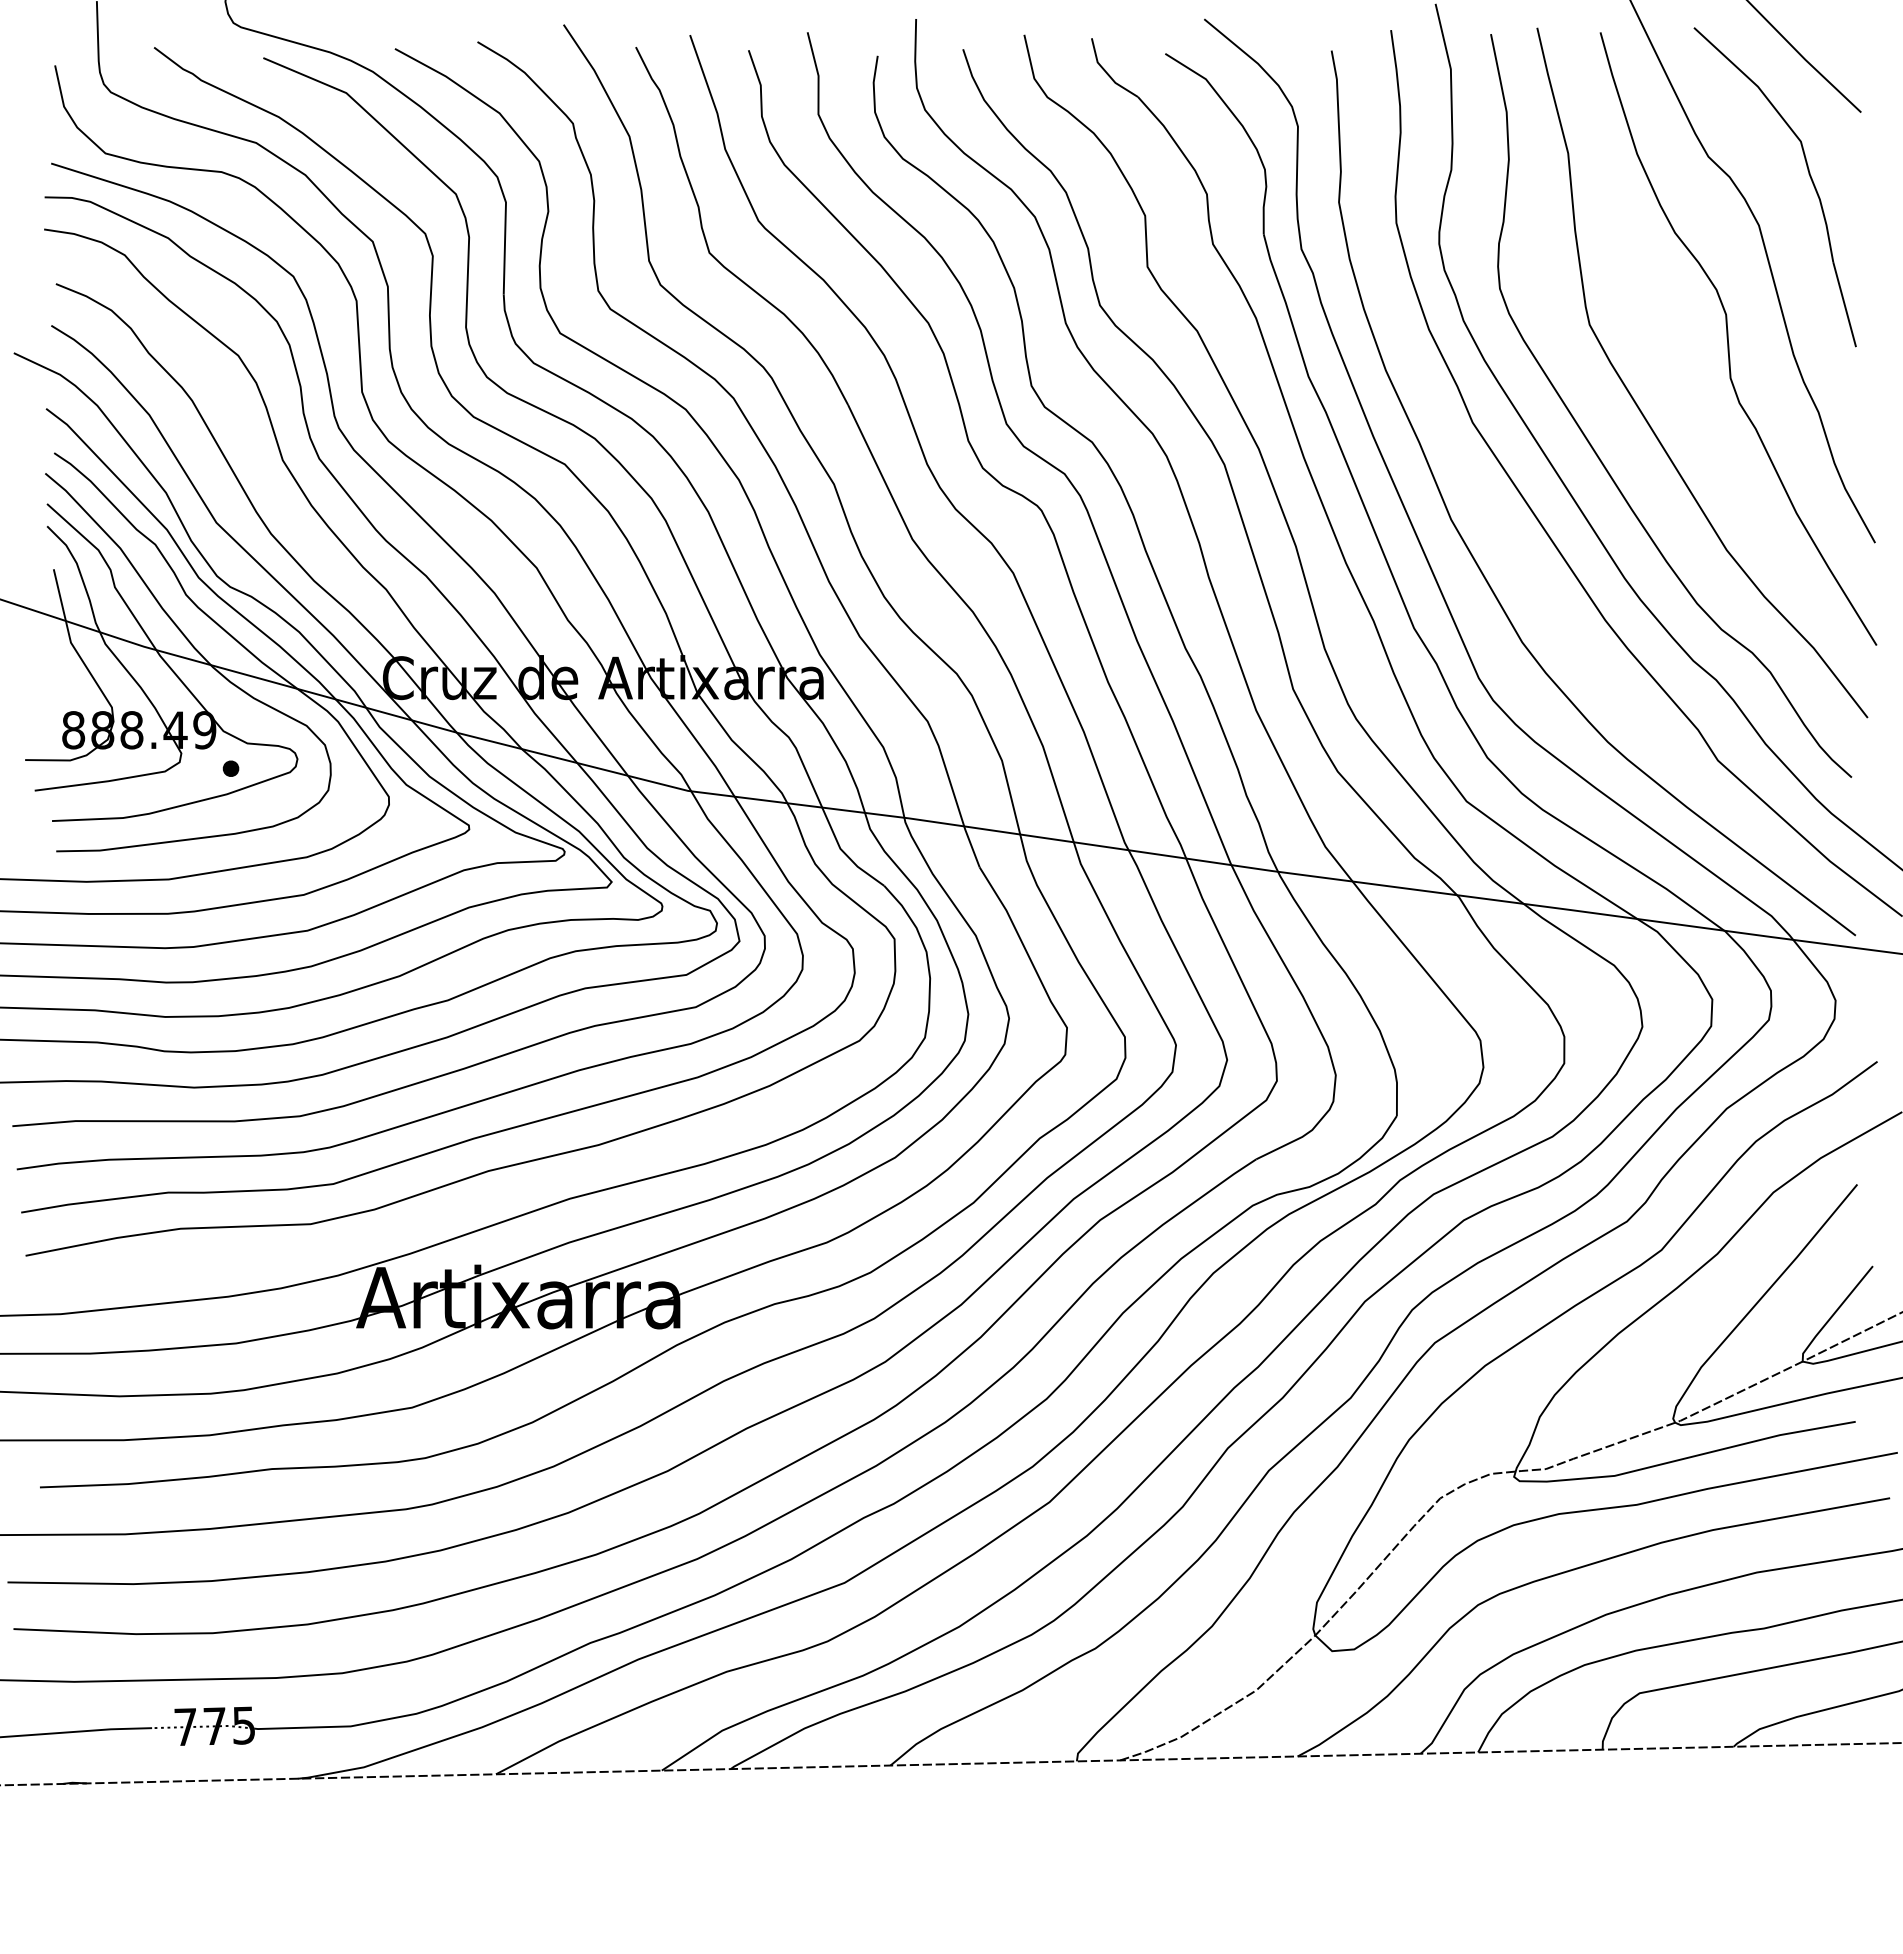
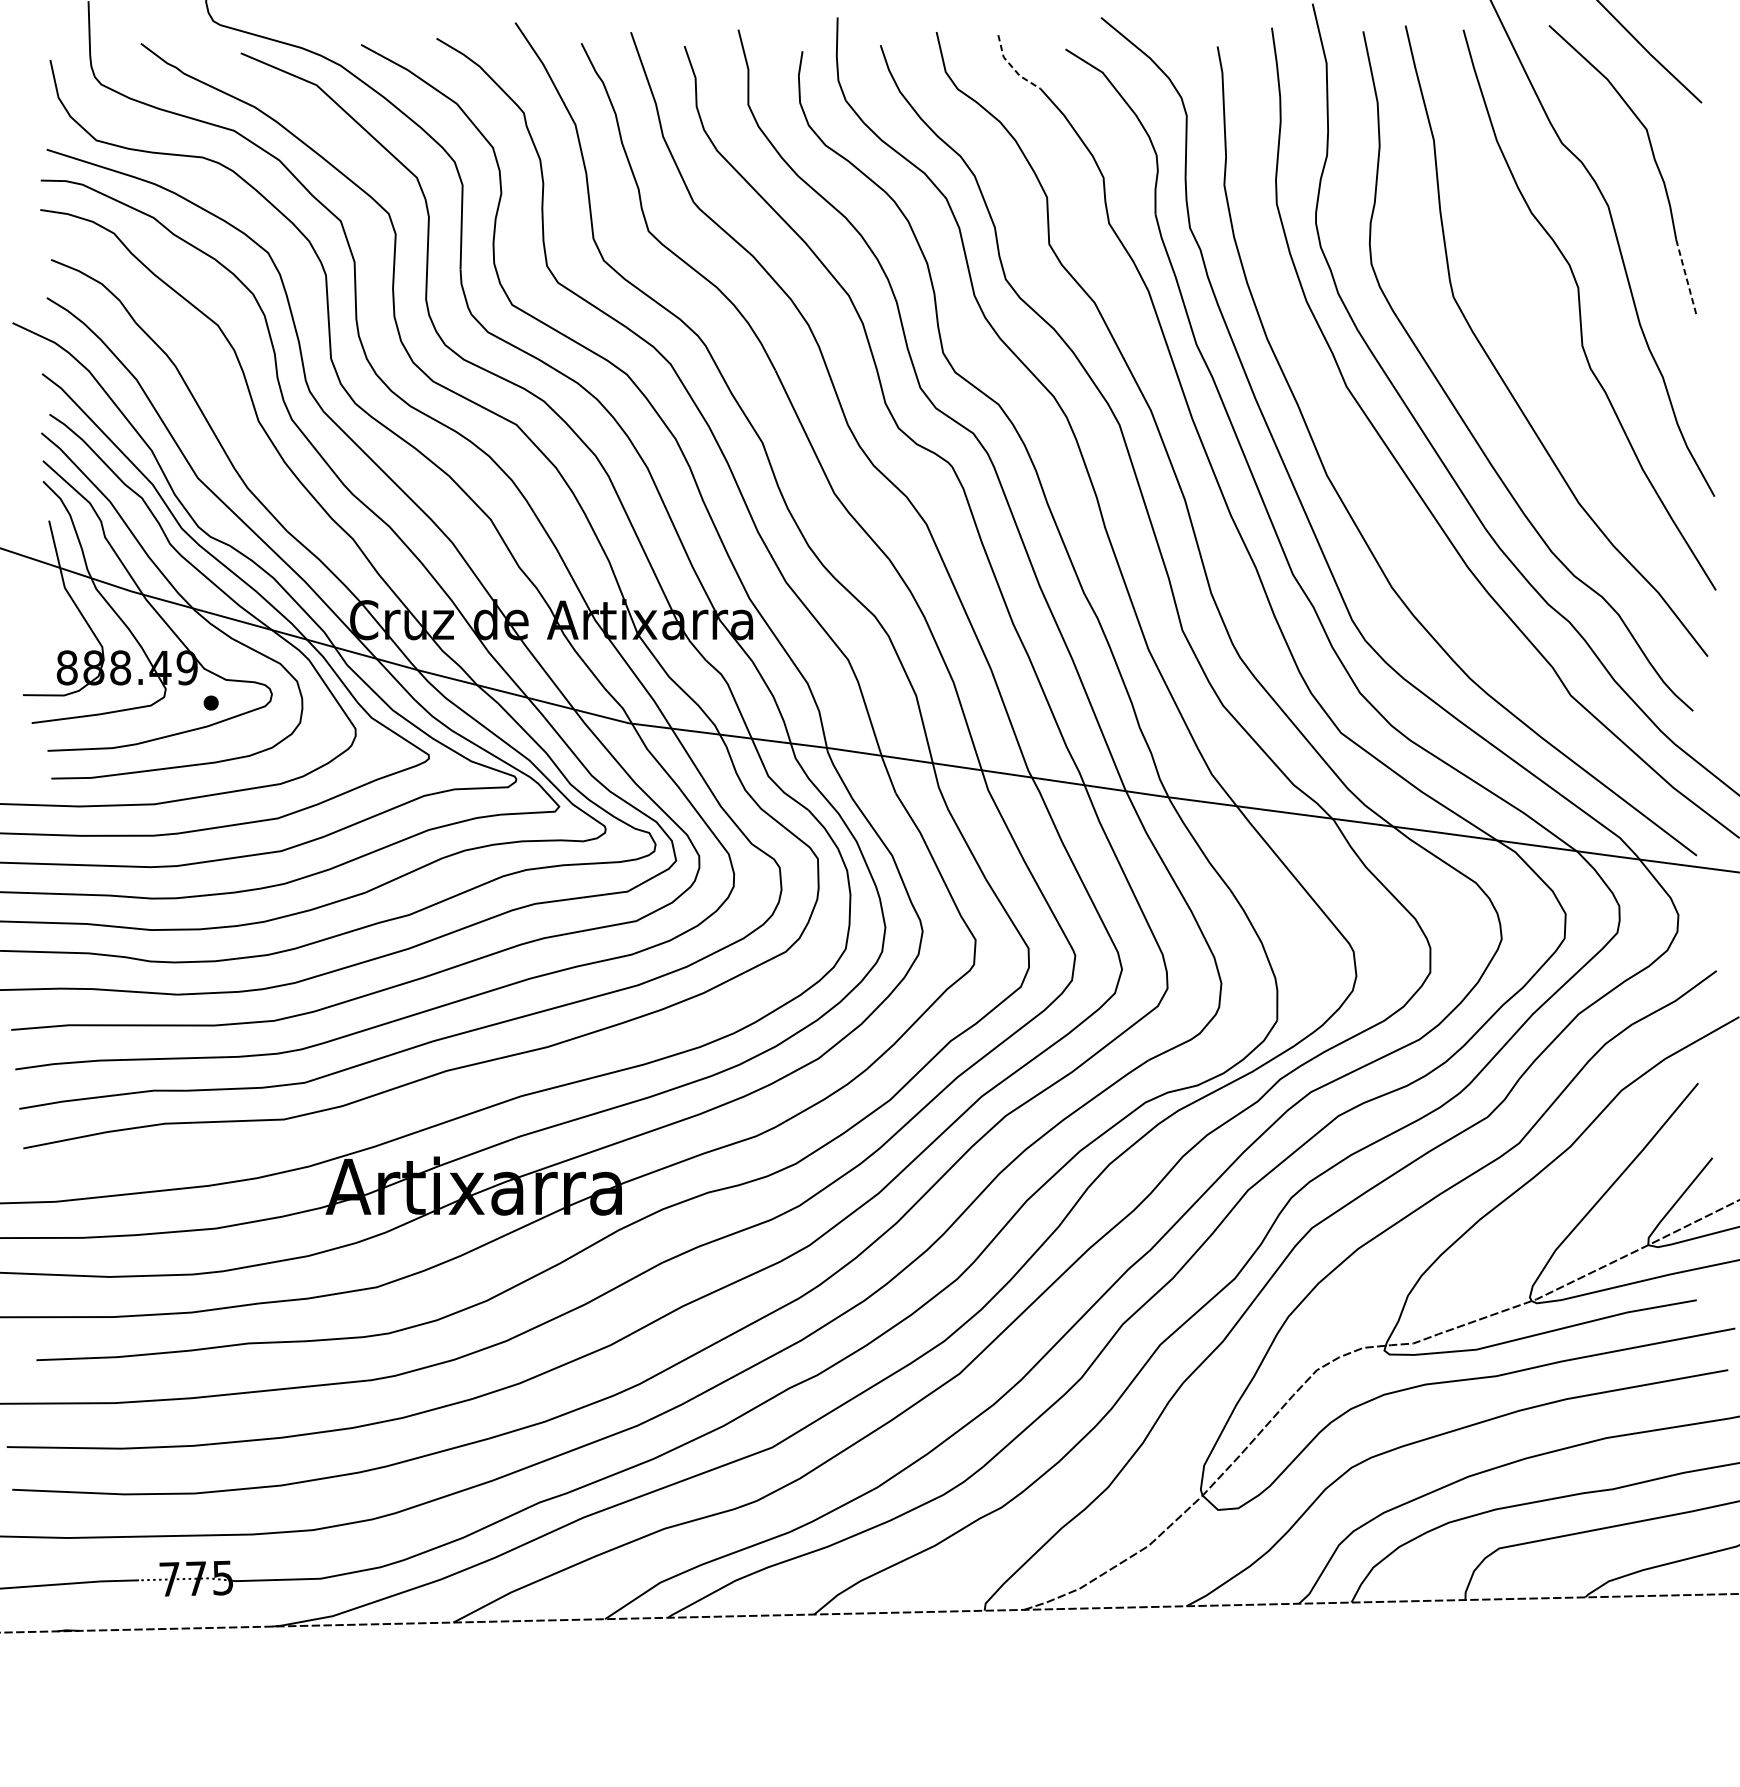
line: (1107, 73) -> (1012, 67), solid -> dashed
line: (1844, 304) -> (1686, 278), solid -> dashed

